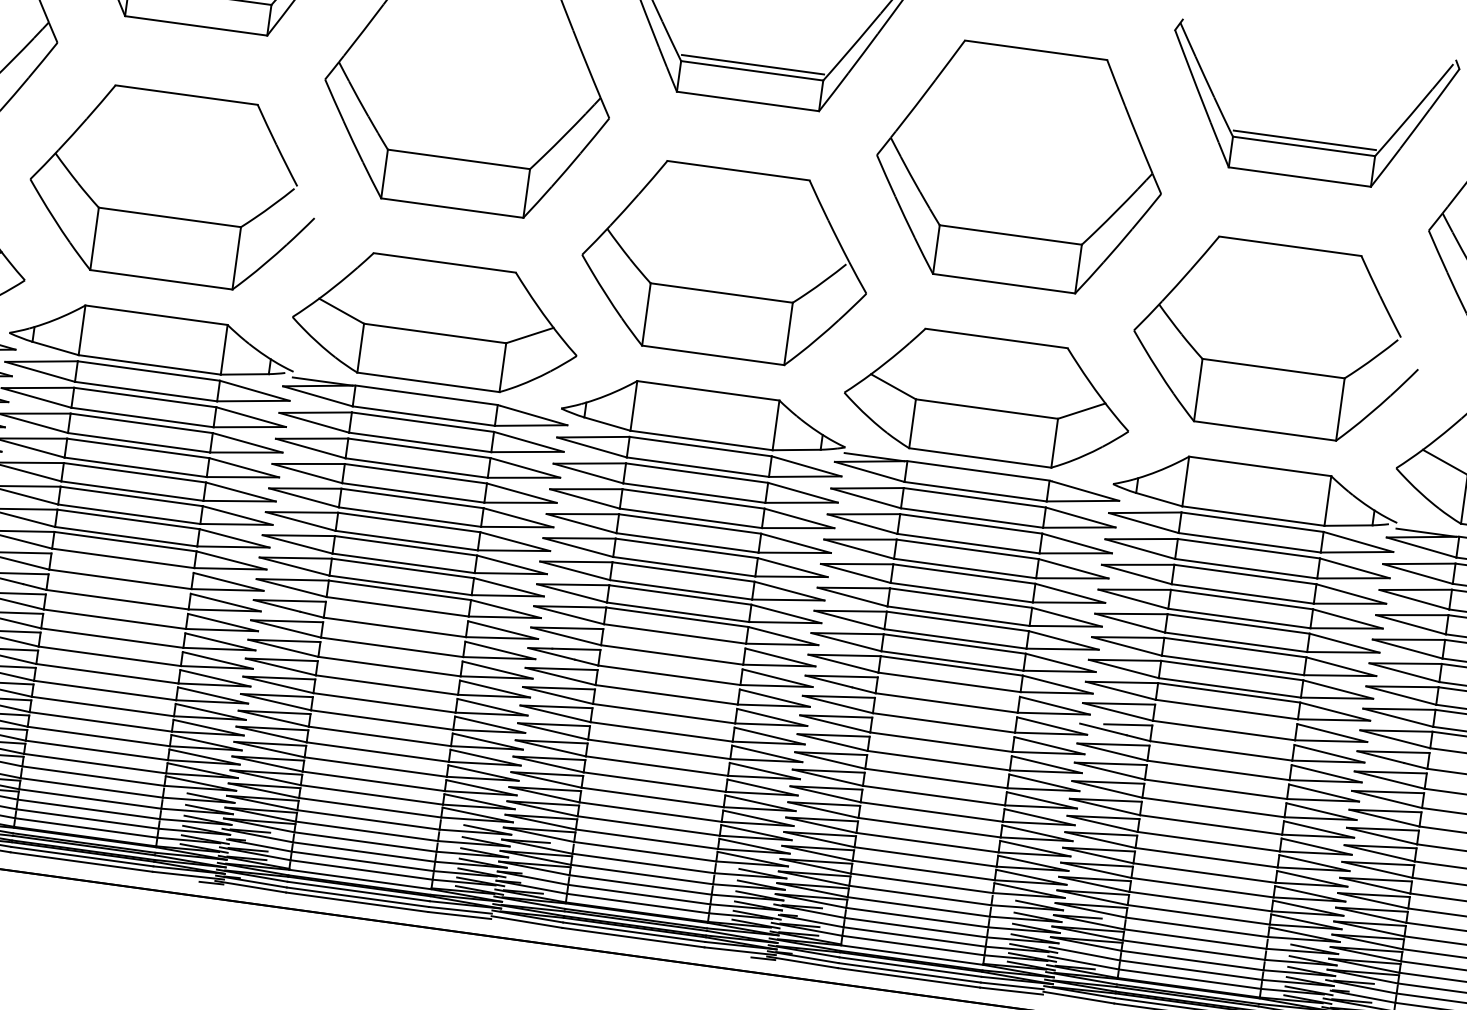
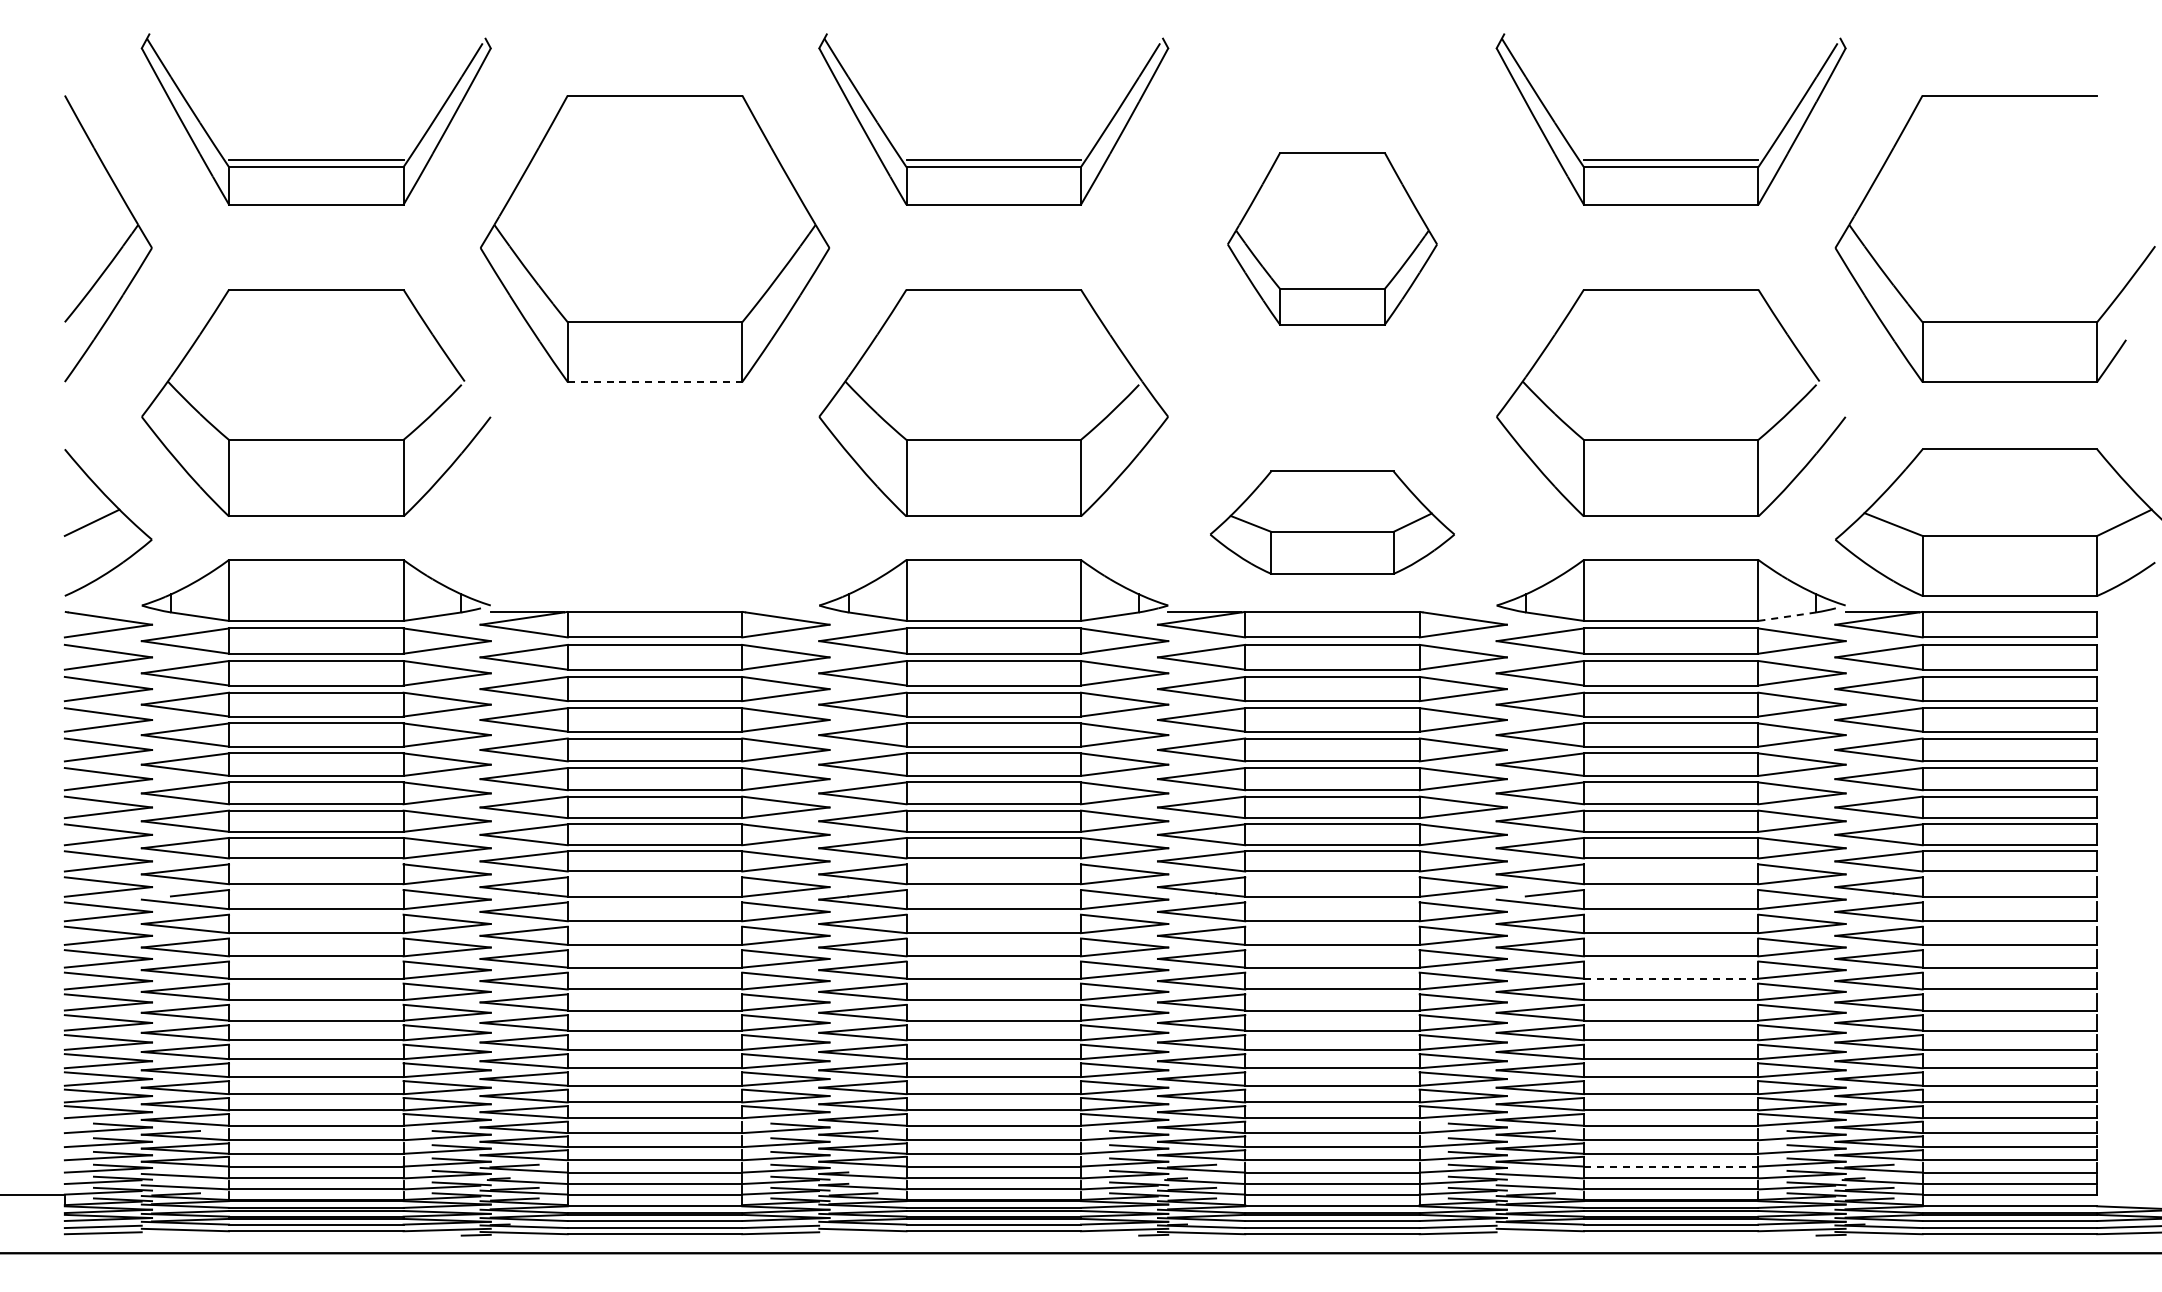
part: (1020, 166) -> (1332, 238), size x0.6
line: (452, 208) -> (655, 382), solid -> dashed
part: (436, 322) -> (654, 522), removed
part: (988, 398) -> (1332, 522), size x0.7
line: (1348, 525) -> (1787, 616), solid -> dashed
line: (1213, 807) -> (1671, 978), solid -> dashed
line: (1192, 960) -> (1671, 1166), solid -> dashed

